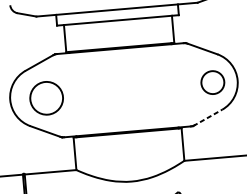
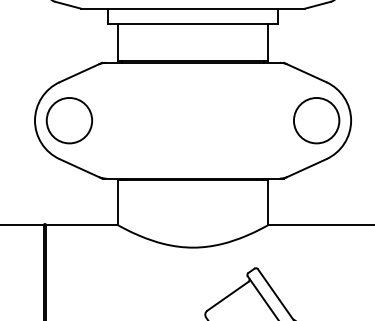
circle: (212, 82) -> (316, 120), size x1.43
circle: (46, 98) -> (69, 120), moved
line: (207, 117) -> (305, 168), dashed -> solid

